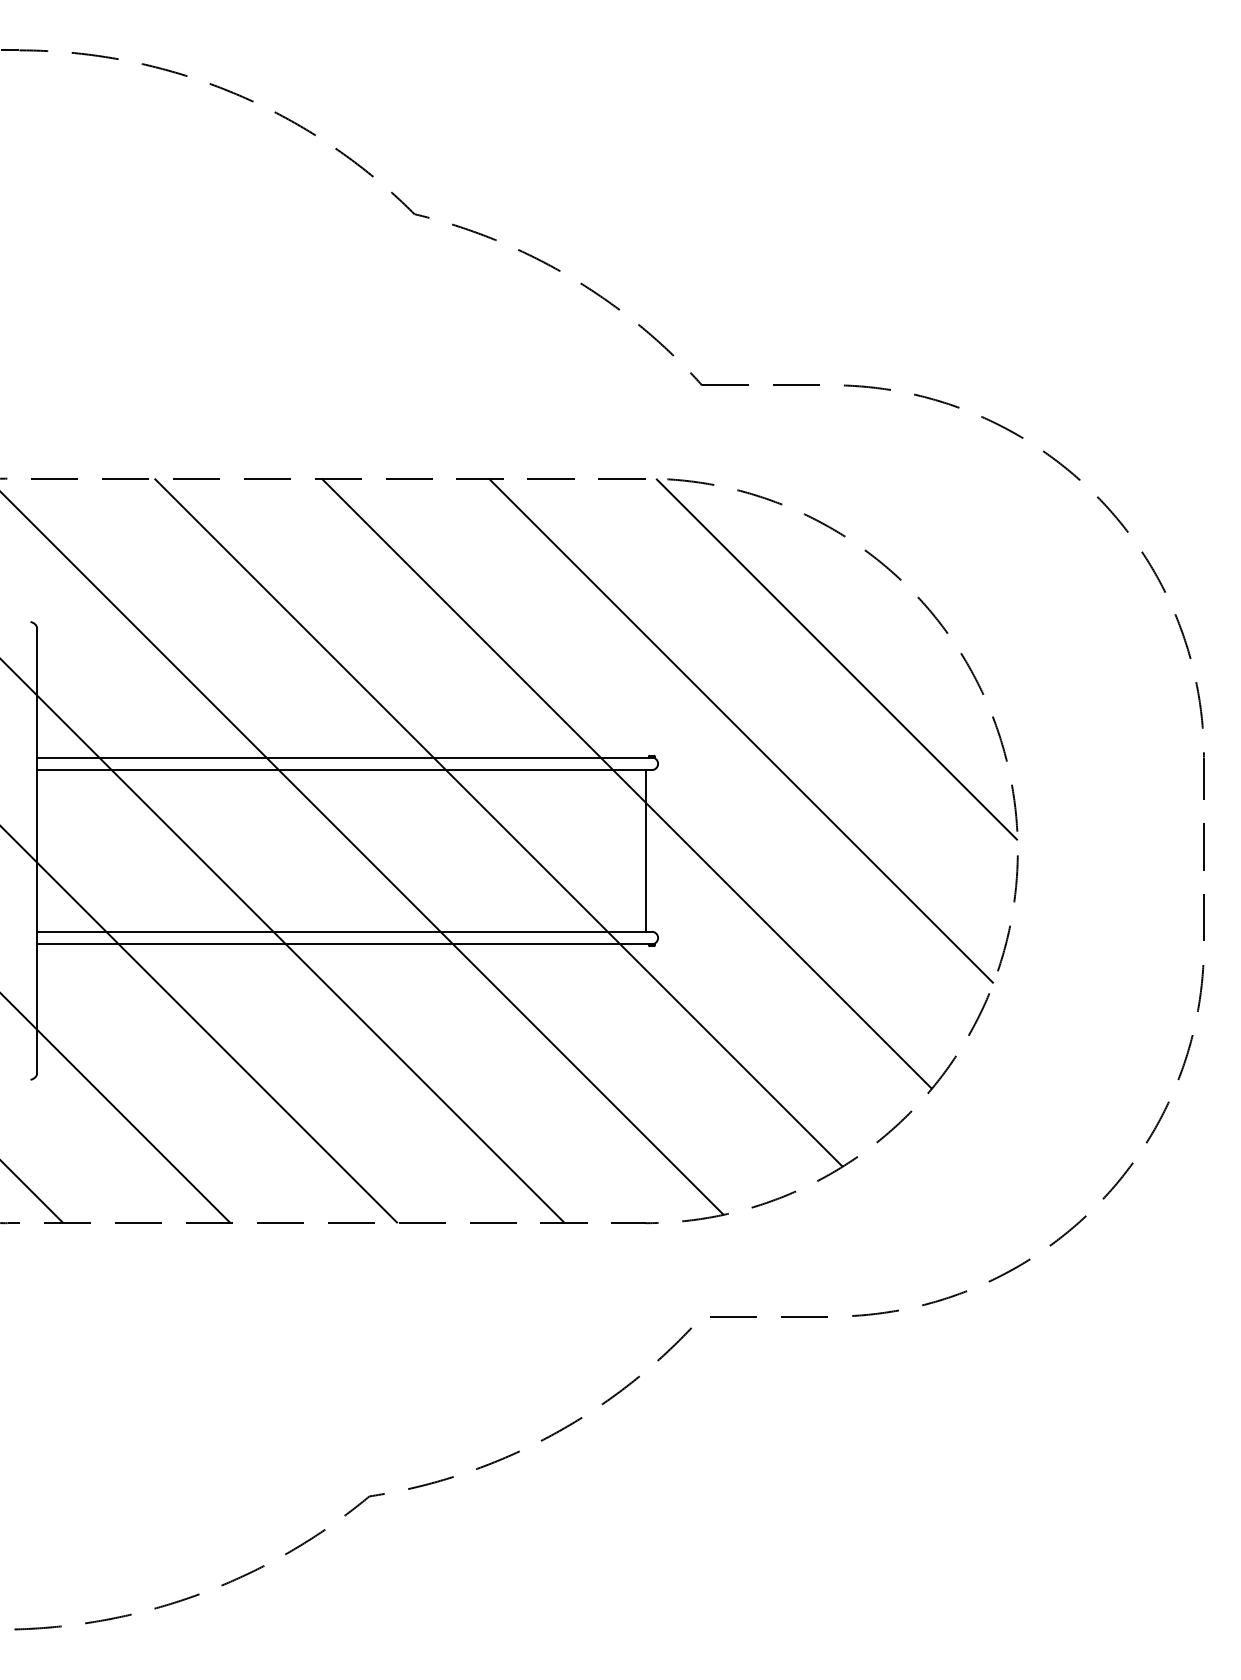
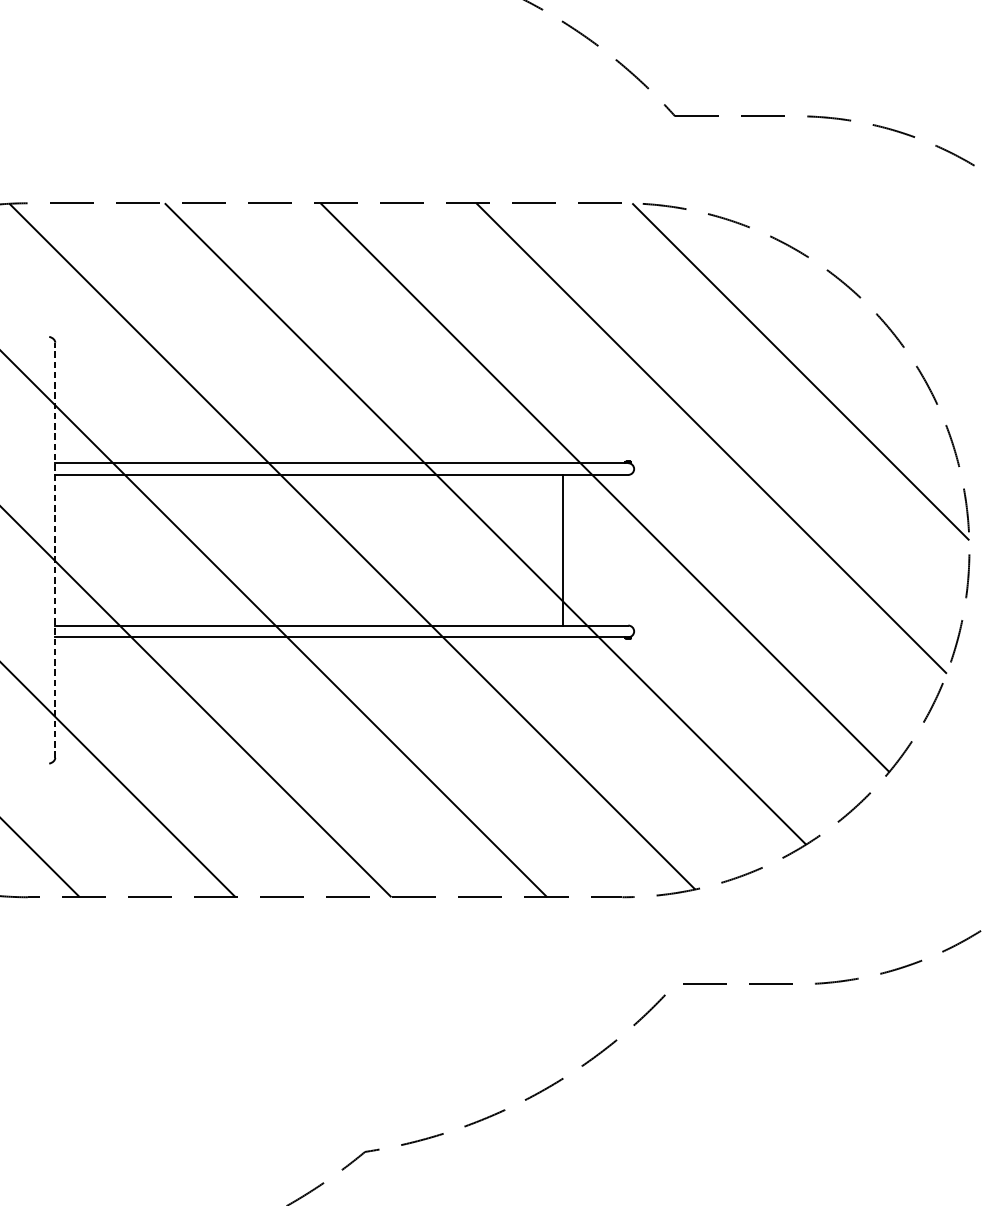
line: (37, 850) -> (55, 549), solid -> dashed
line: (645, 850) -> (562, 549), moved

